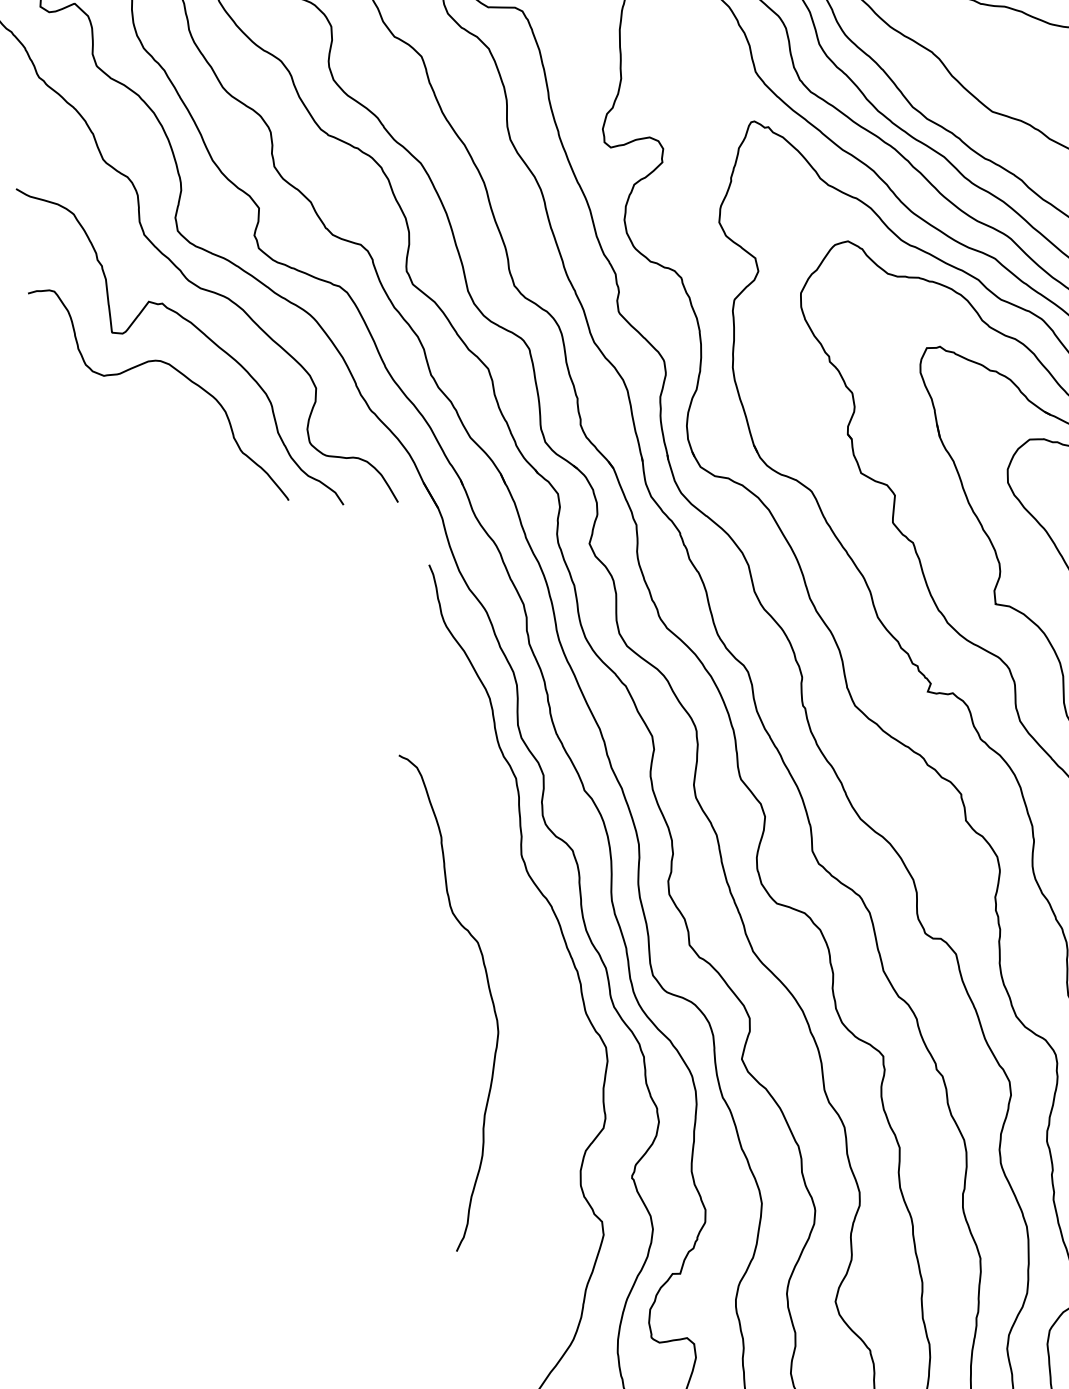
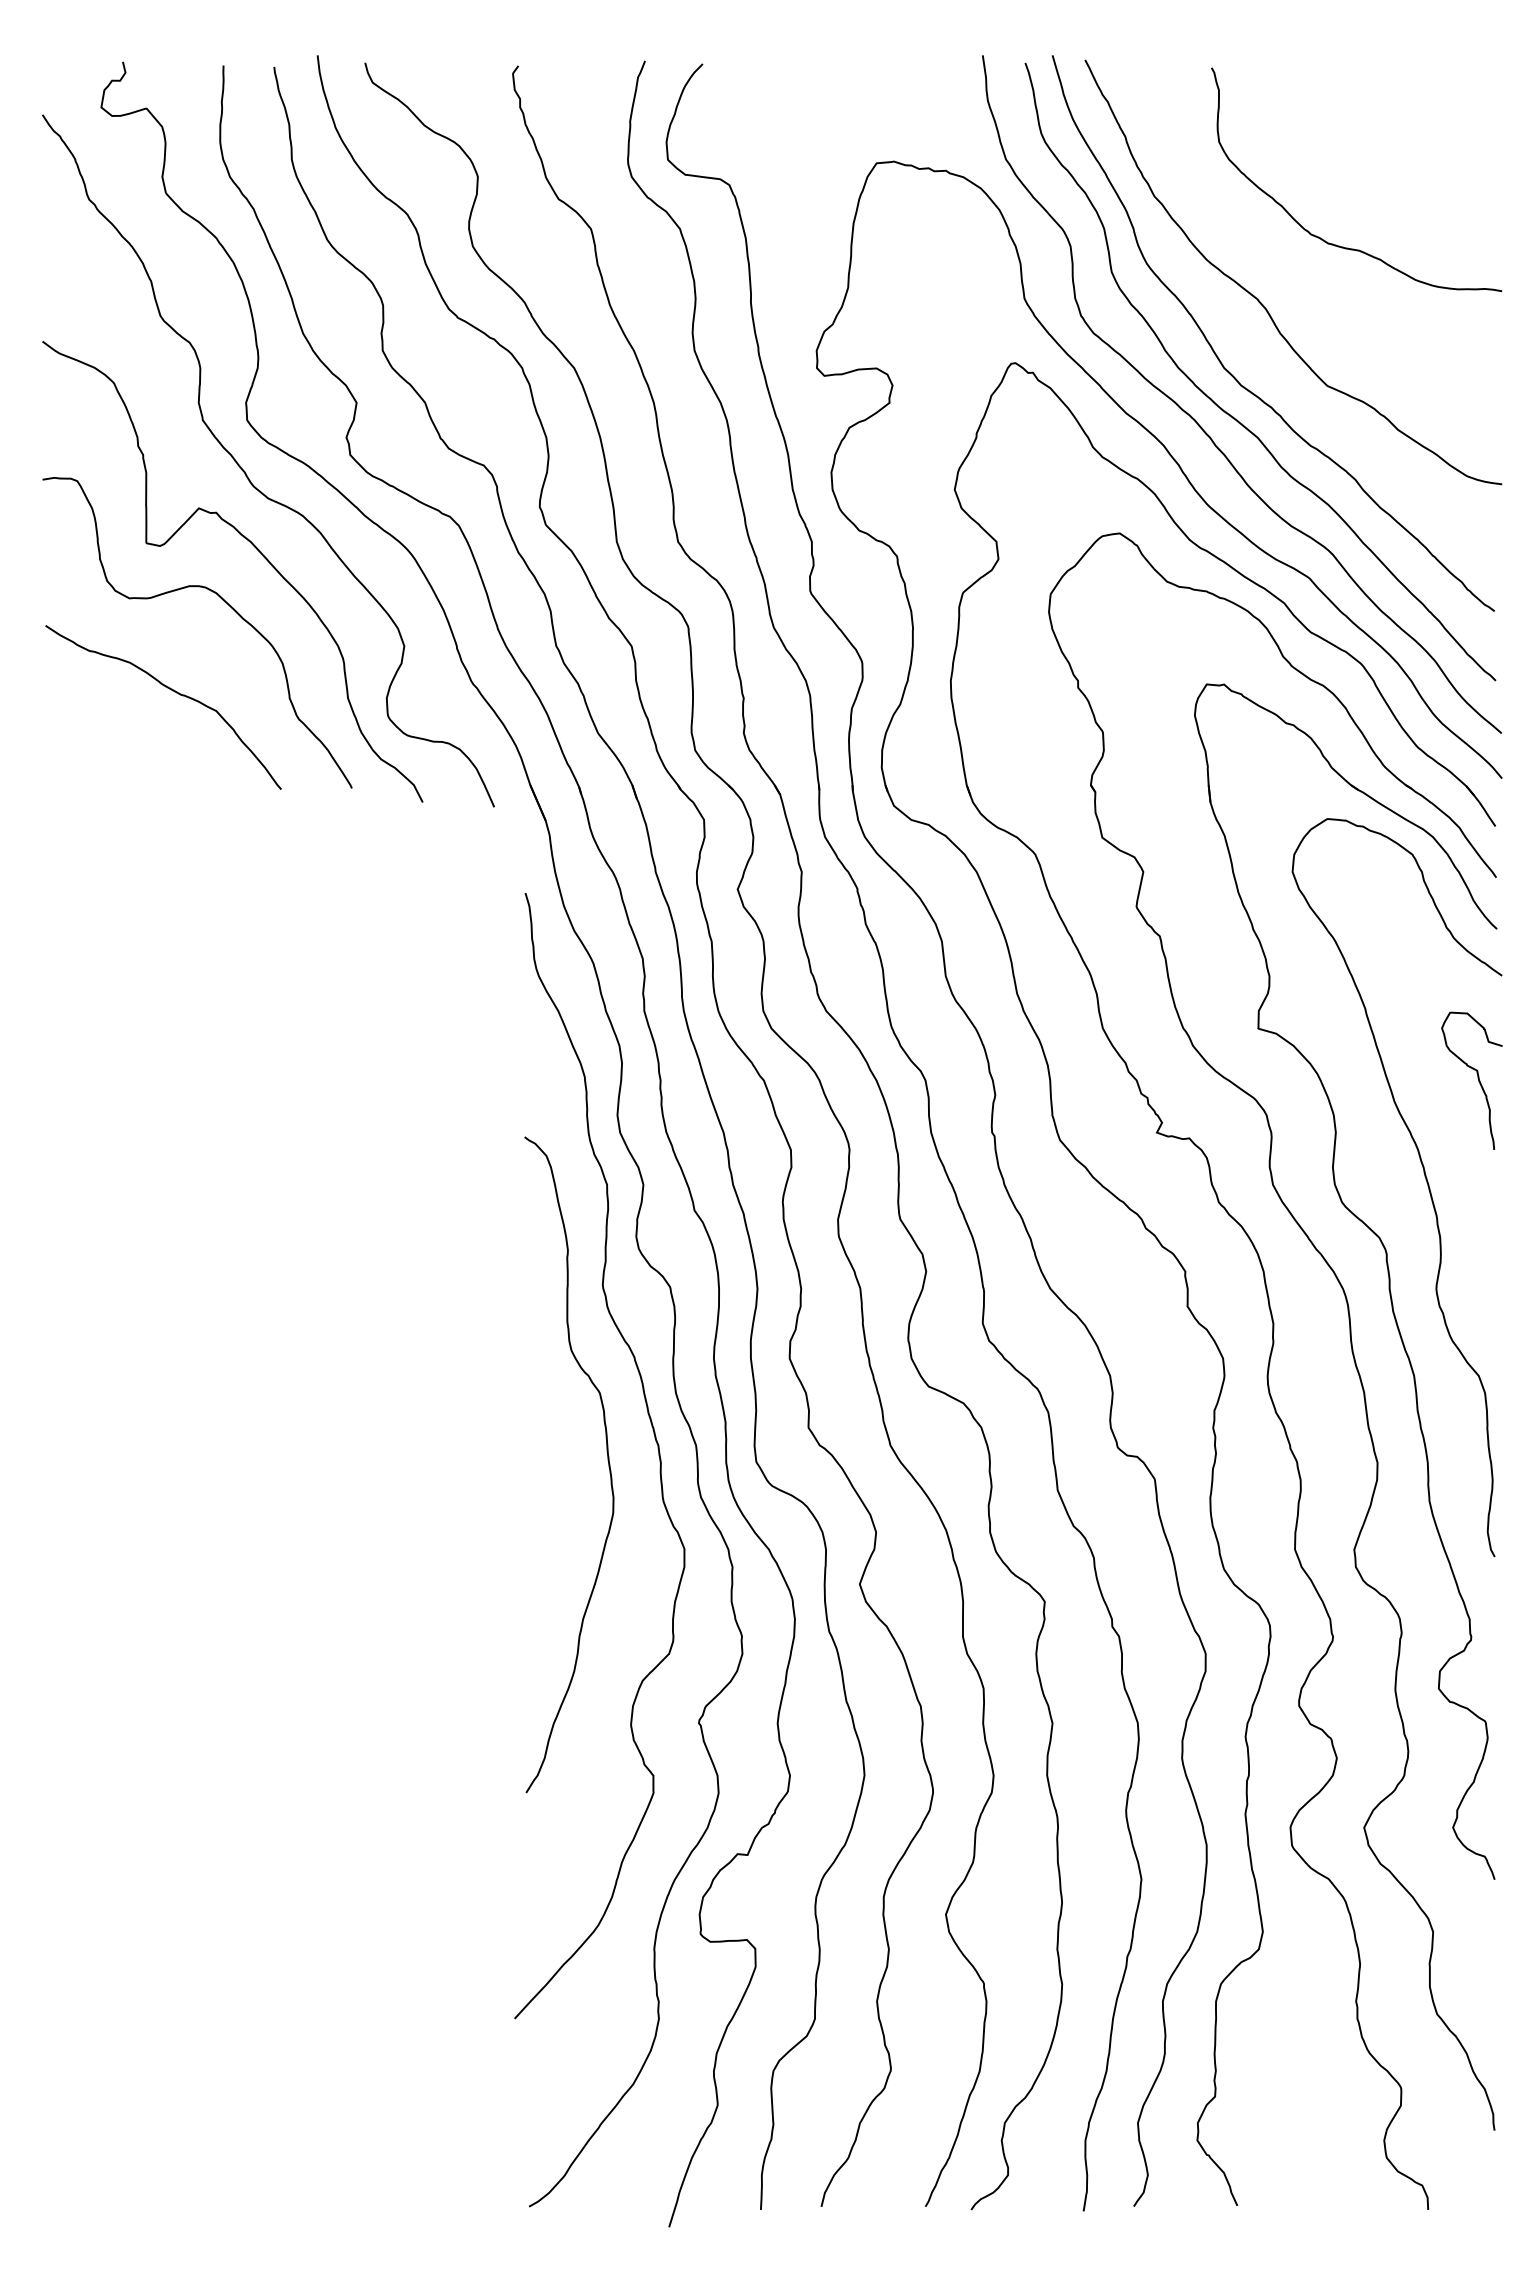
curve: (144, 442) -> (172, 691), added
curve: (489, 992) -> (607, 1460), moved

